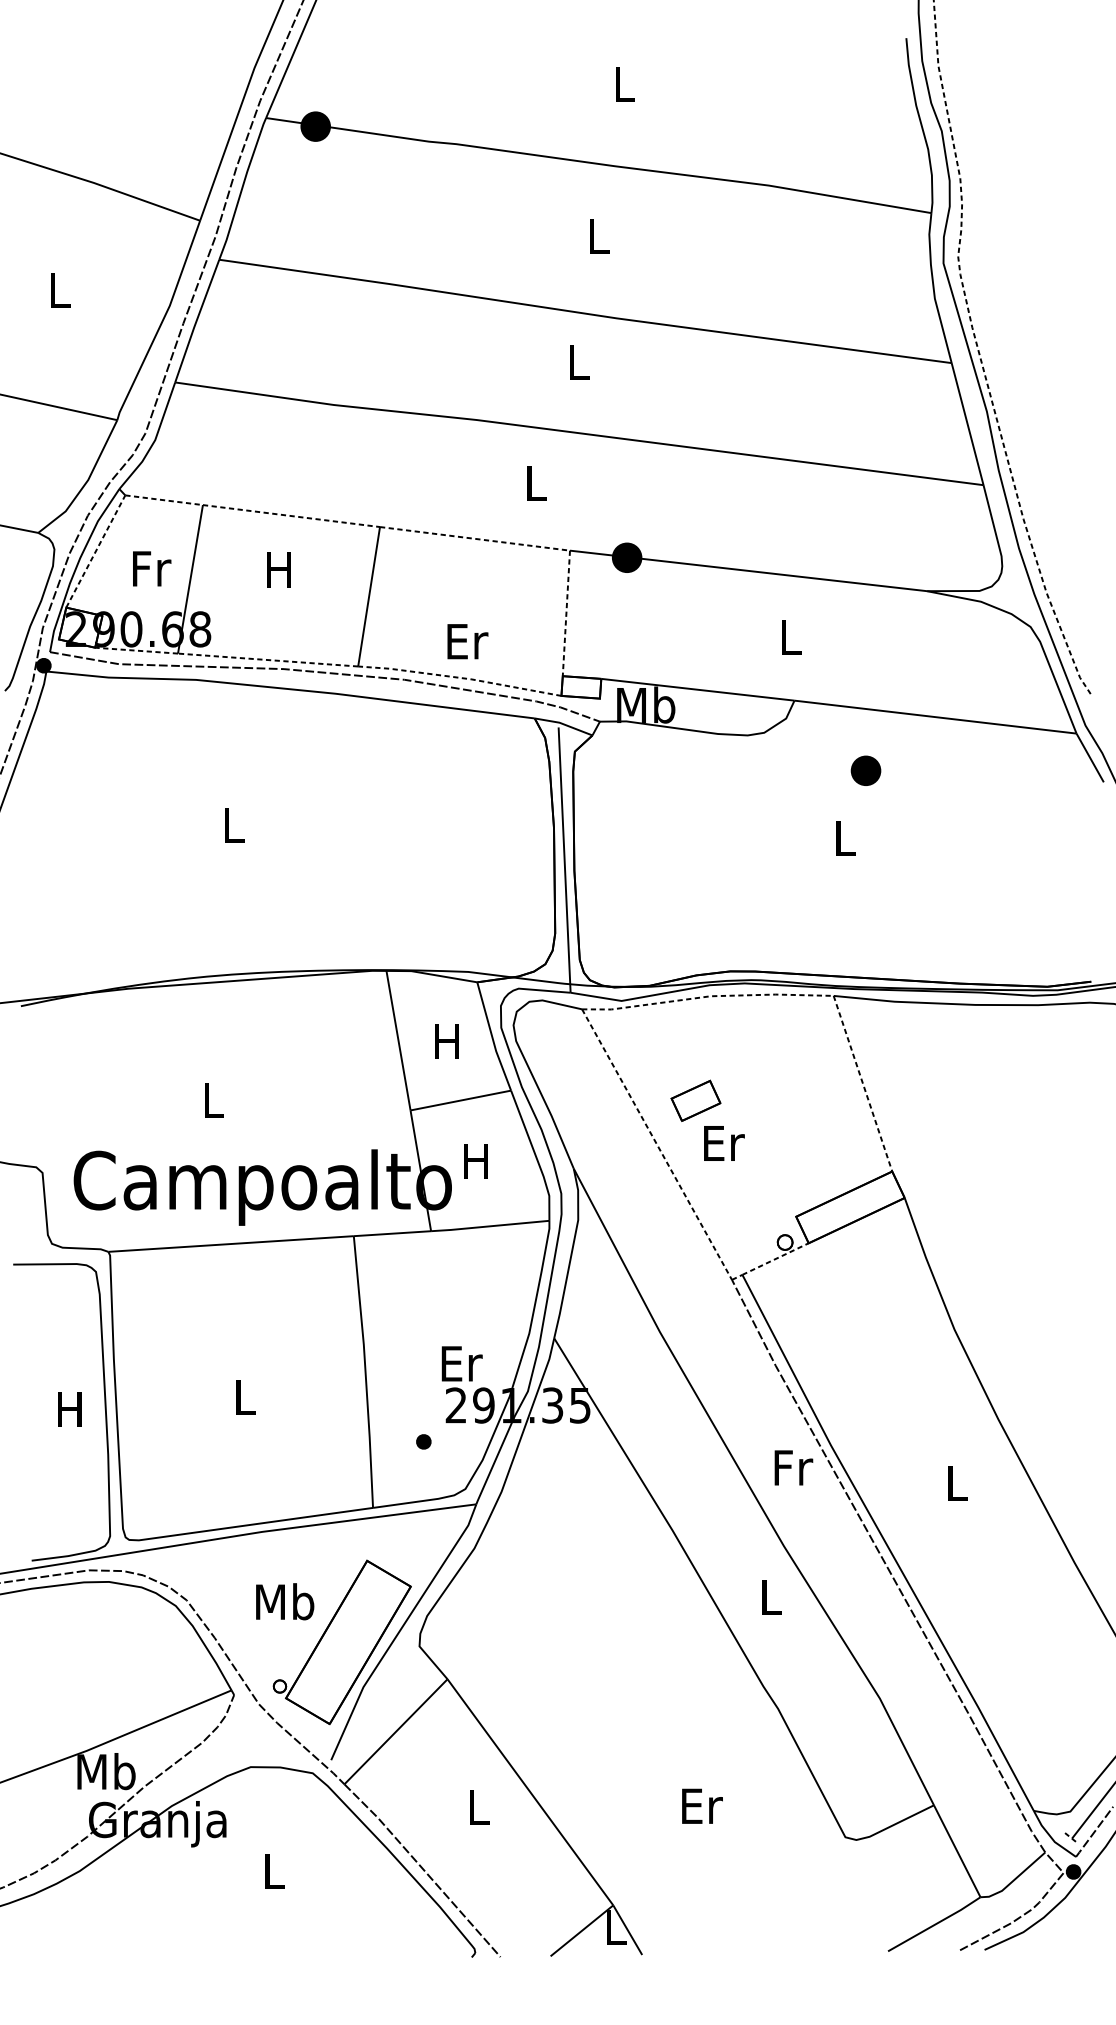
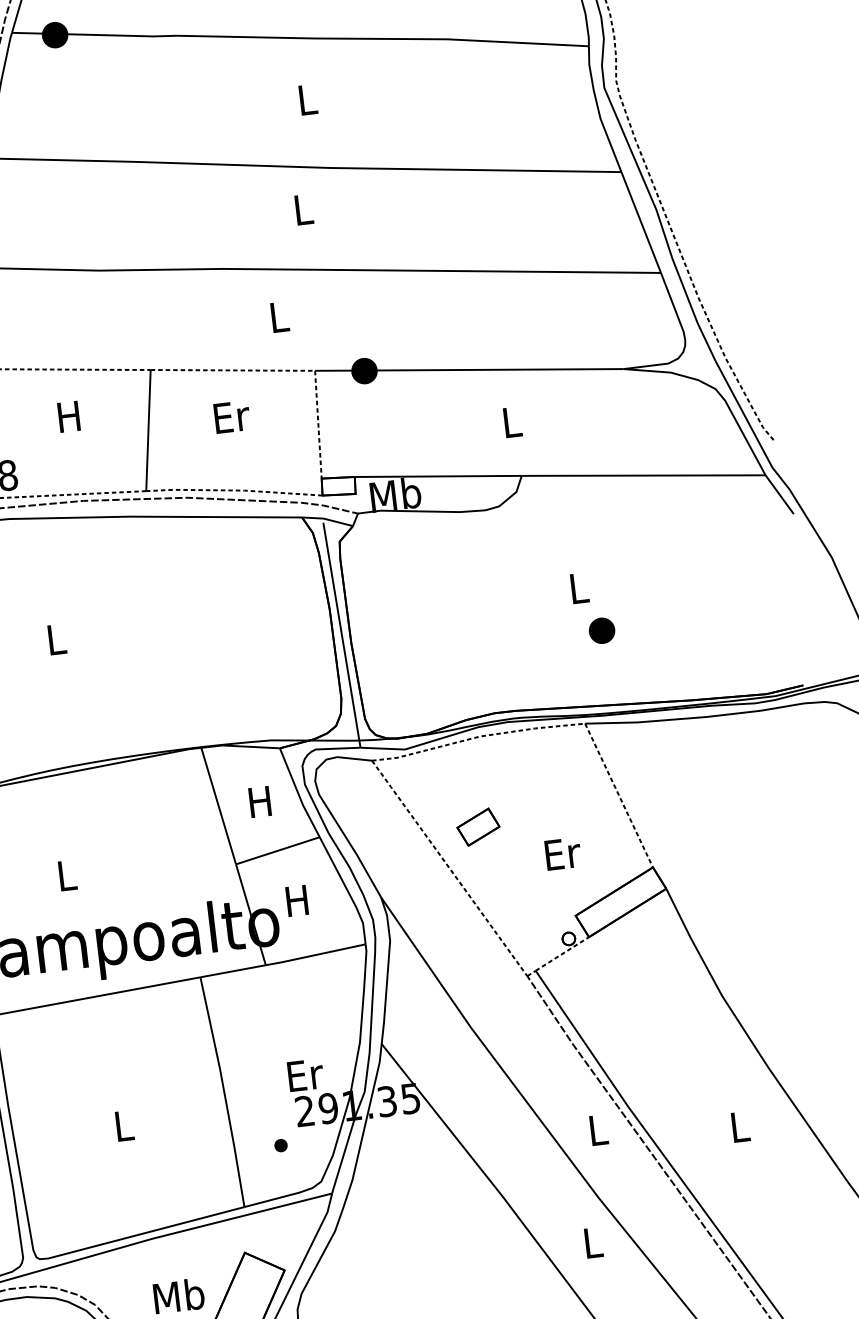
text: (467, 641) -> (231, 416), moved
part: (865, 770) -> (601, 630), moved
text: (724, 1143) -> (563, 853), moved
text: (793, 1467) -> (598, 1129), Fr -> L

